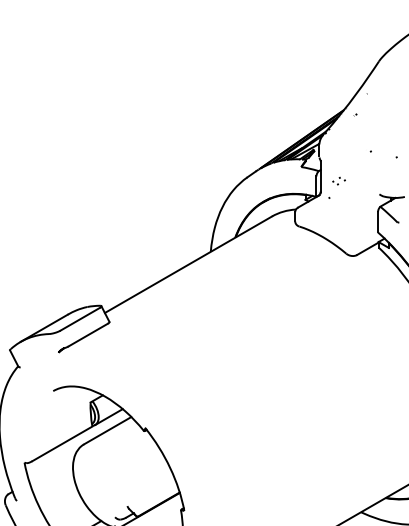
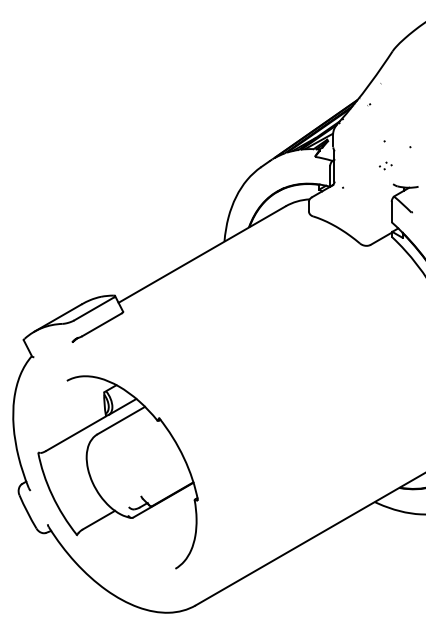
part: (338, 180) -> (385, 165), moved

